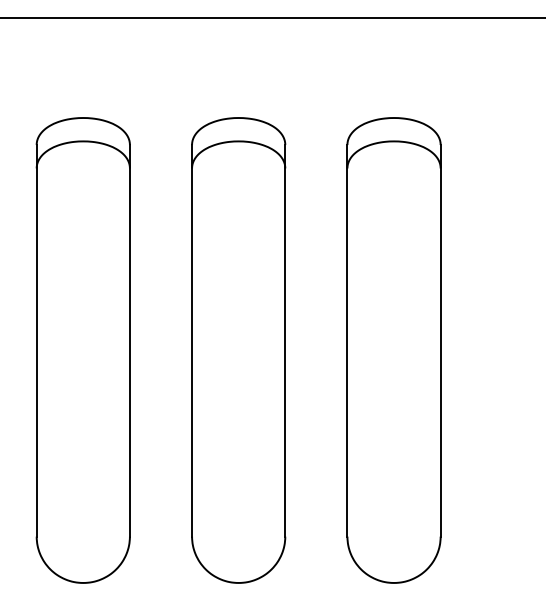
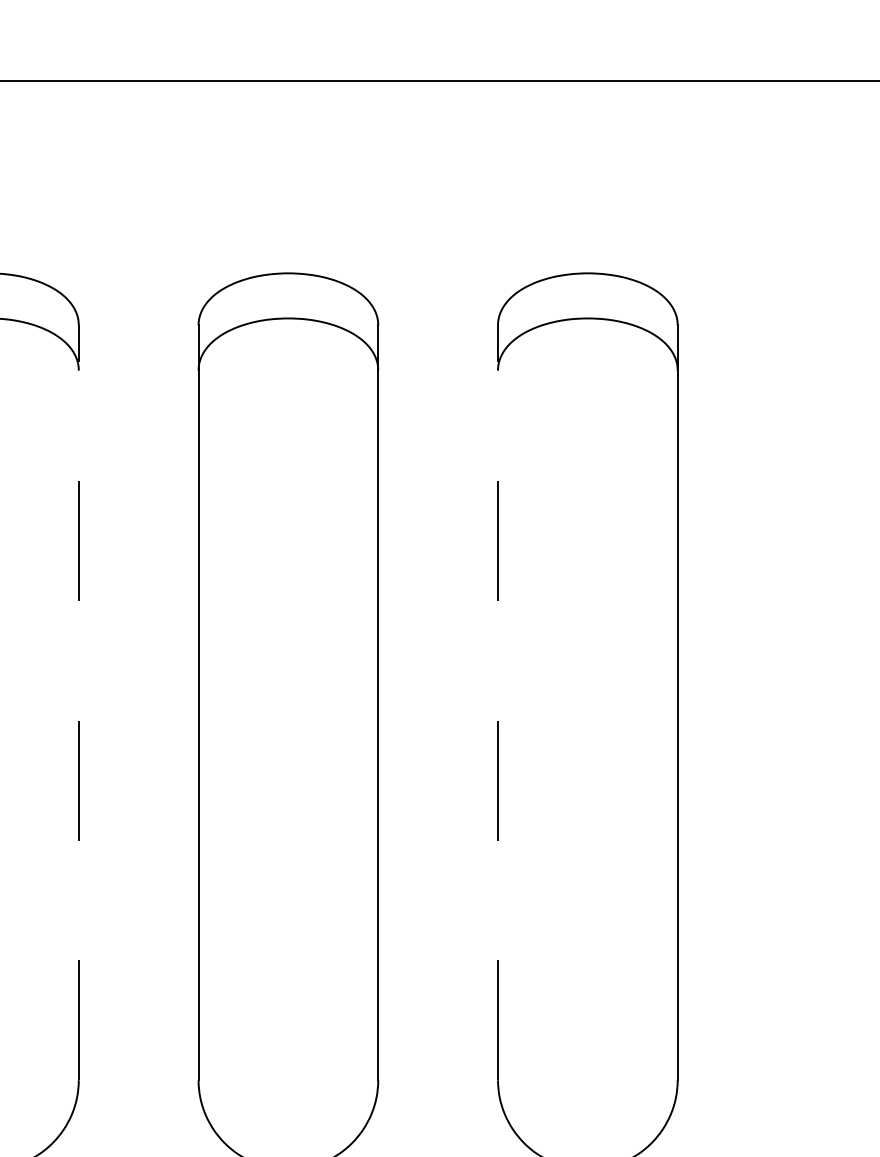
line: (129, 340) -> (77, 702), solid -> dashed
line: (347, 340) -> (498, 702), solid -> dashed

